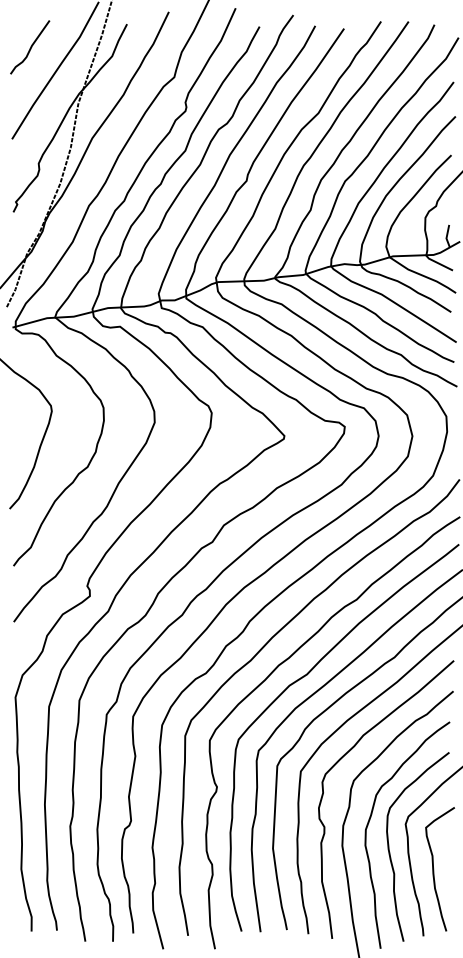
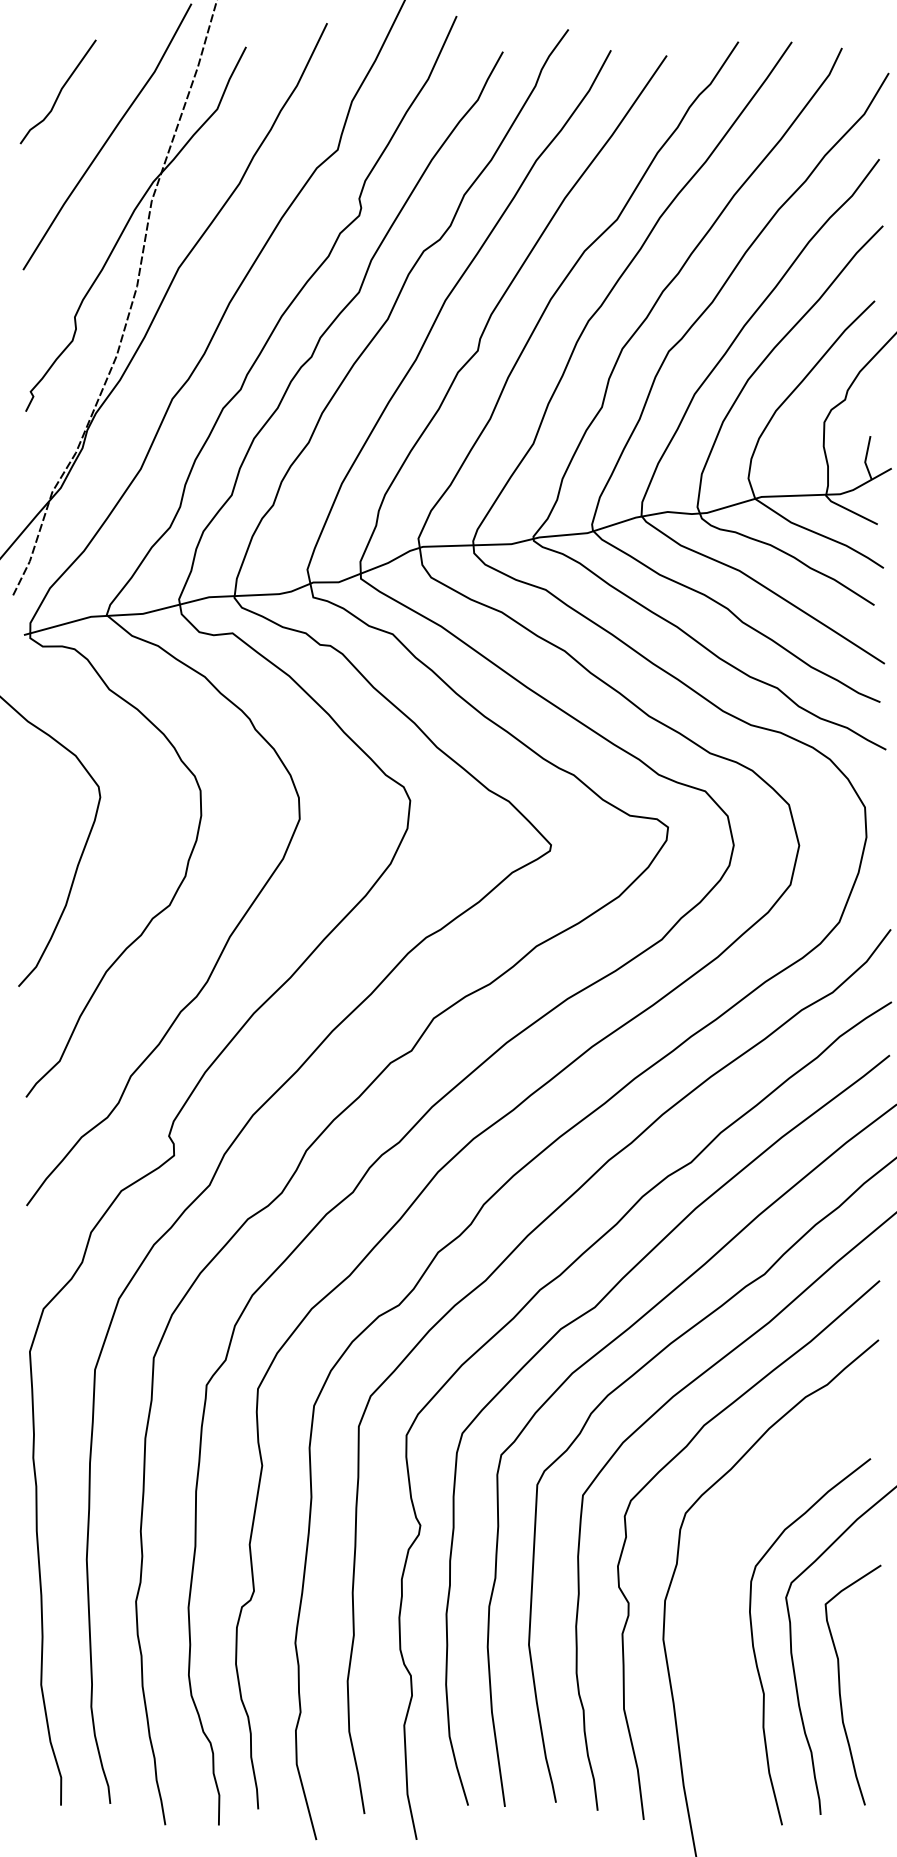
curve: (370, 820) -> (717, 1590), removed

